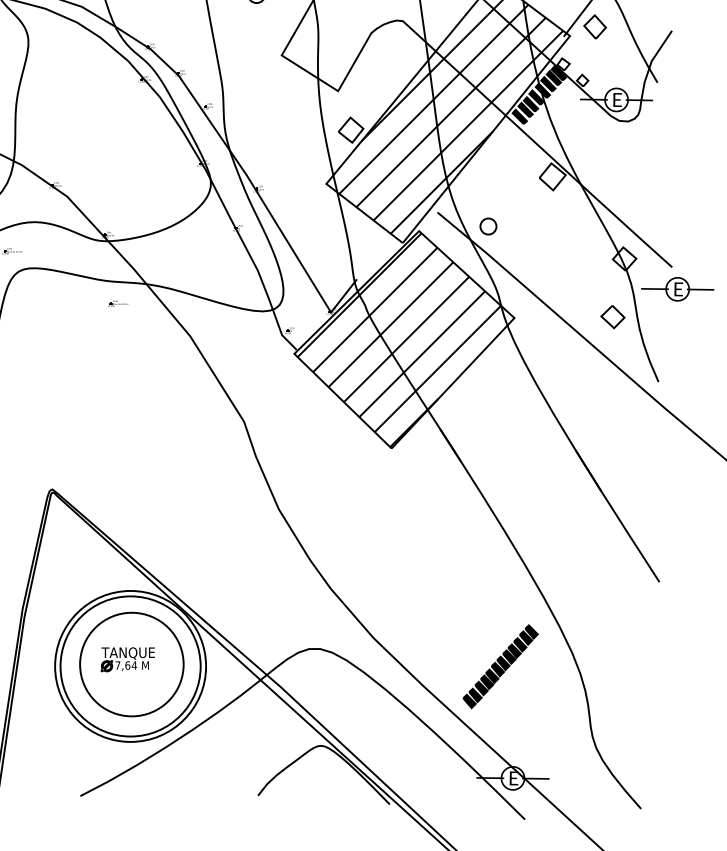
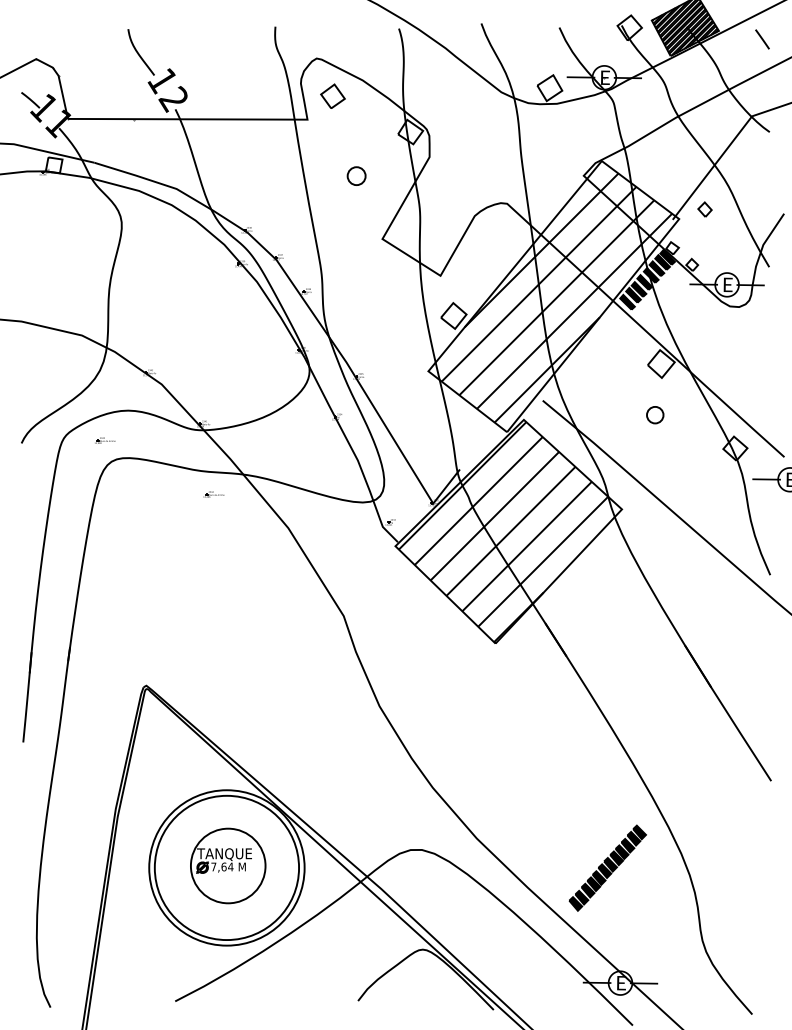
part: (594, 26) -> (704, 209), size x0.6
circle: (488, 226) -> (655, 415), moved
part: (613, 317) -> (723, 508), removed
circle: (131, 664) -> (227, 865), size x0.7

